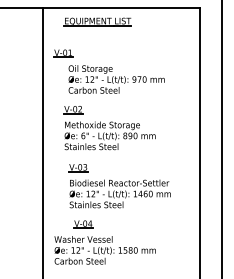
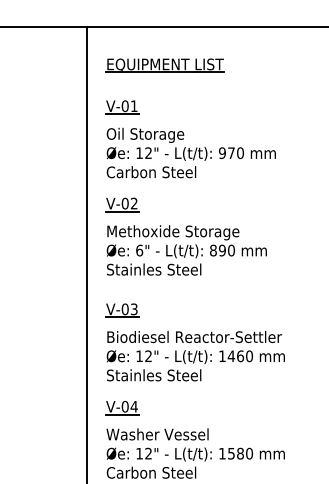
part: (97, 21) -> (164, 65), moved
text: (116, 79) -> (190, 153), moved
part: (109, 128) -> (185, 237), moved
part: (119, 186) -> (194, 343), moved
part: (83, 224) -> (122, 408), moved

